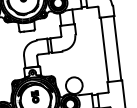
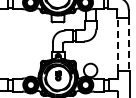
line: (104, 49) -> (118, 44), solid -> dashed
line: (117, 49) -> (128, 45), solid -> dashed

